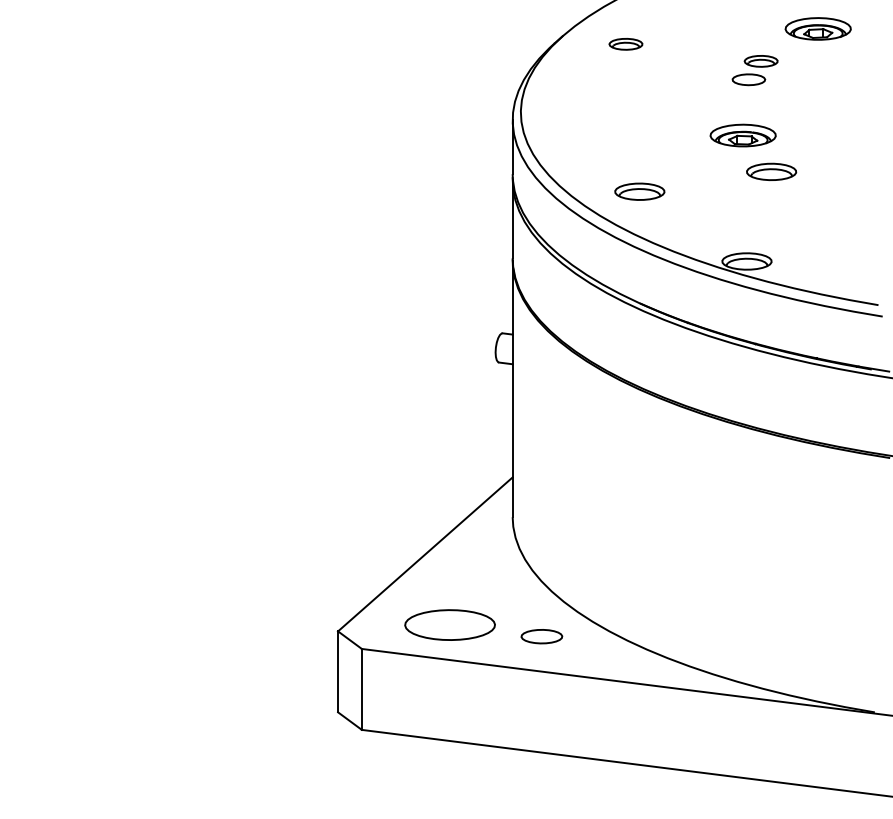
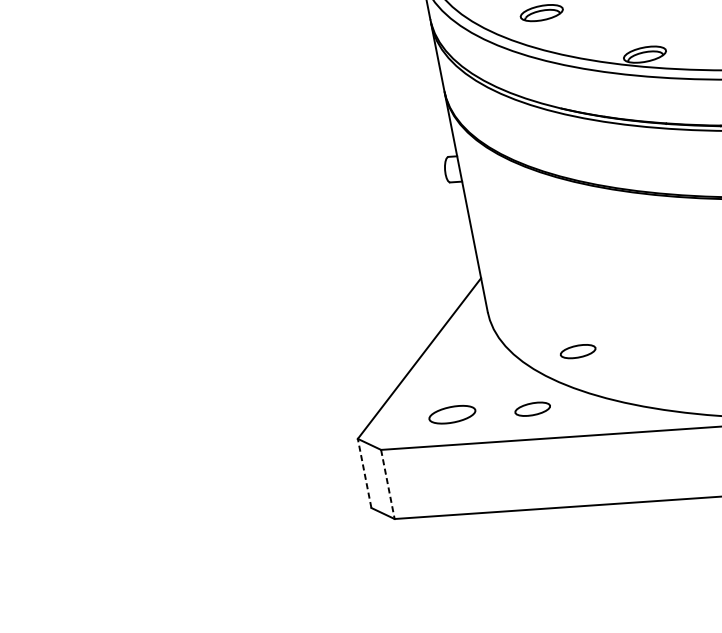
part: (605, 581) -> (577, 351), added
part: (449, 624) -> (451, 414), size x0.6
line: (338, 671) -> (364, 473), solid -> dashed
line: (361, 689) -> (387, 484), solid -> dashed

